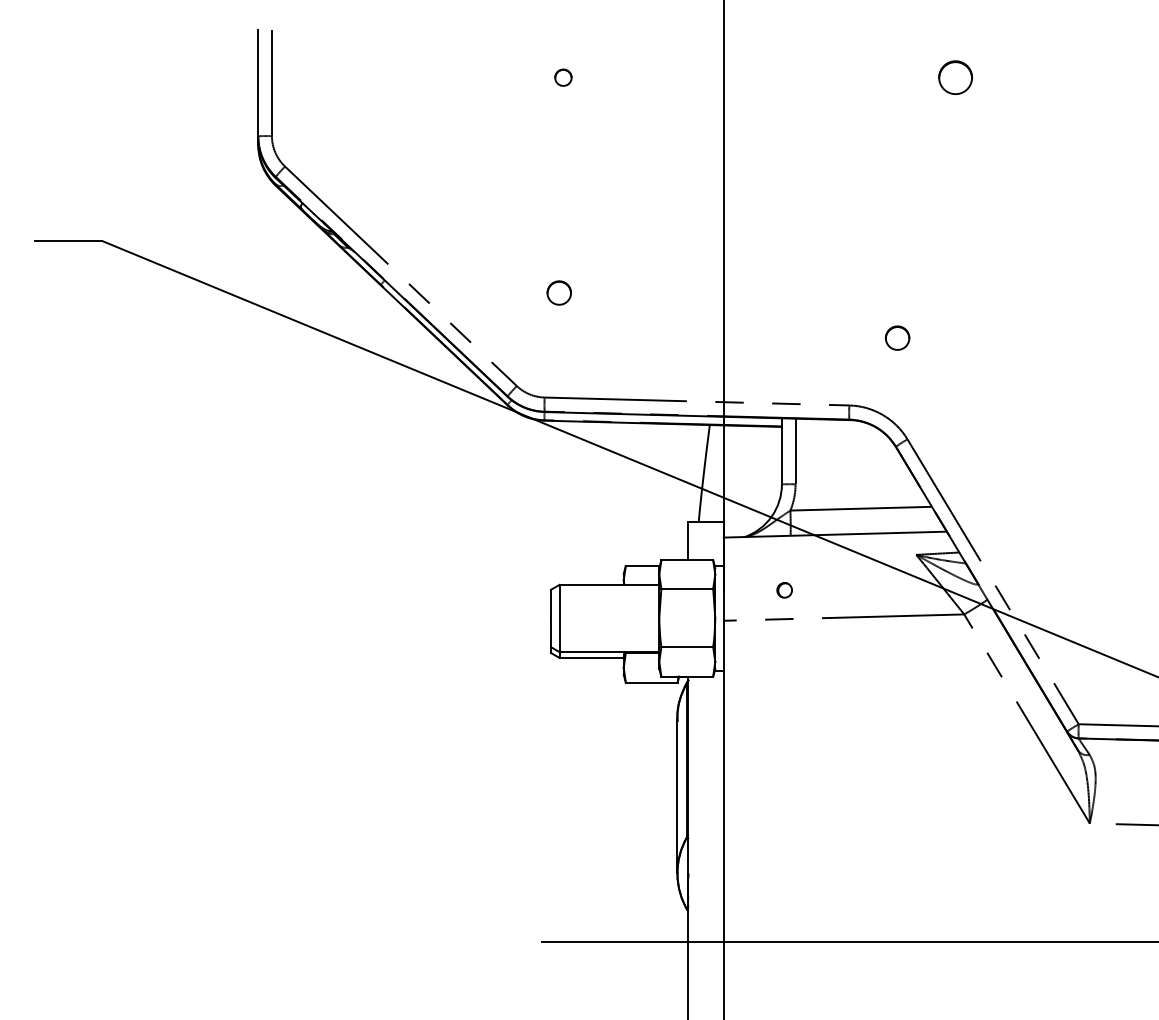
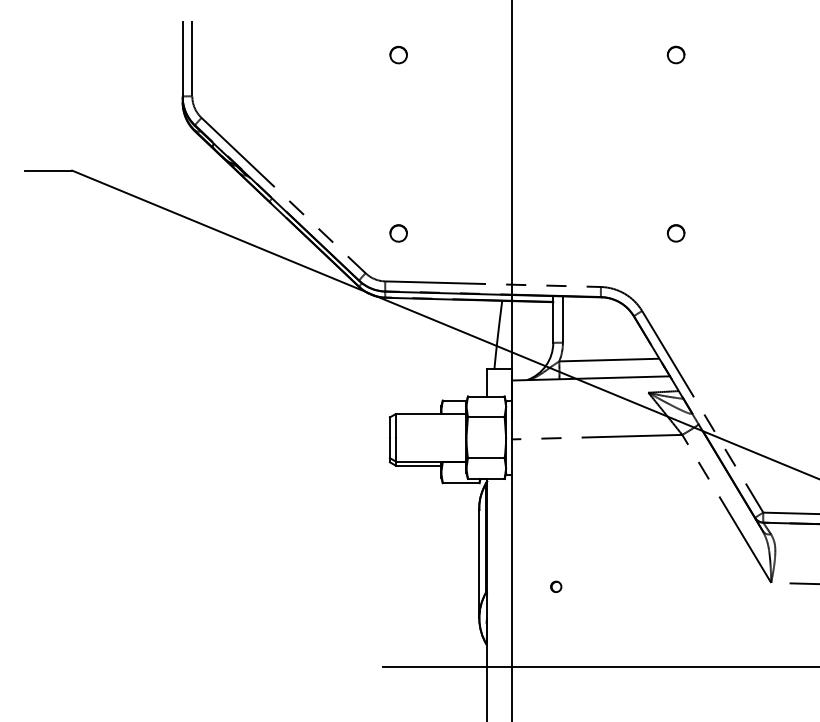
part: (563, 76) -> (398, 54), size x1.43
part: (954, 76) -> (675, 54), size x0.71
part: (559, 293) -> (398, 233), moved
part: (896, 338) -> (675, 233), moved
circle: (785, 589) -> (556, 586), moved

